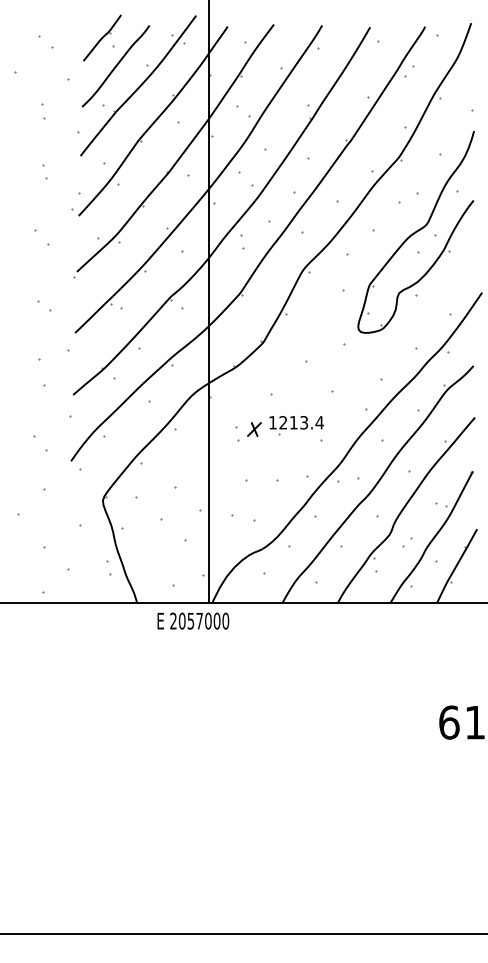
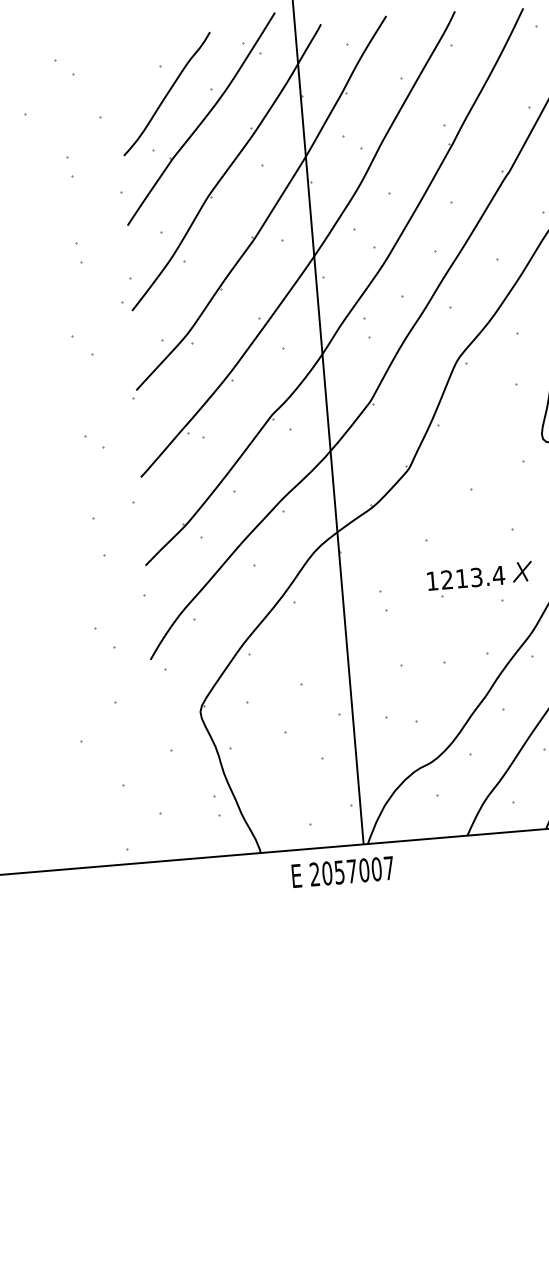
part: (102, 37) -> (144, 54), removed
part: (254, 429) -> (522, 571), moved
text: (225, 620) -> (388, 867), 2057000 -> 2057007

